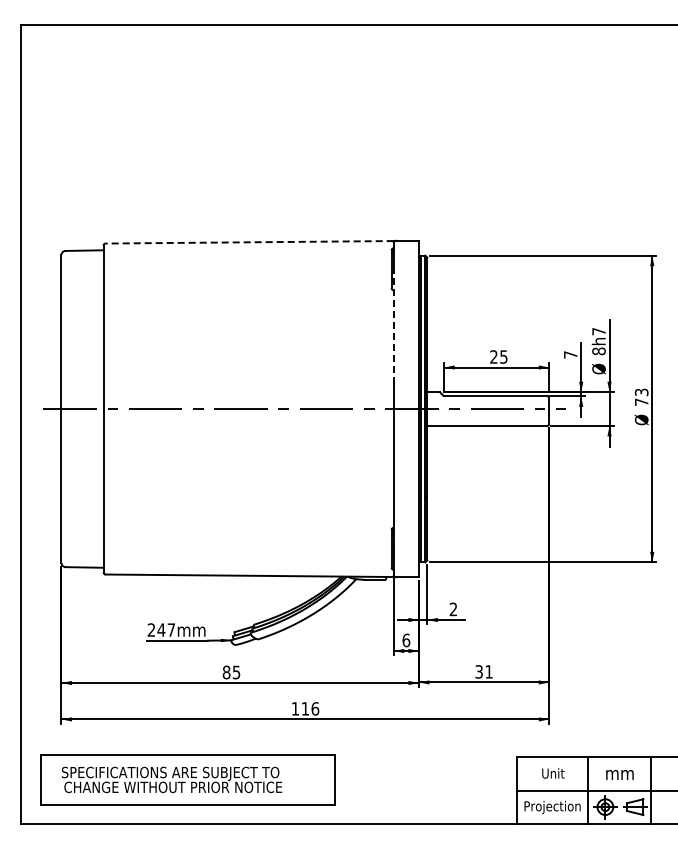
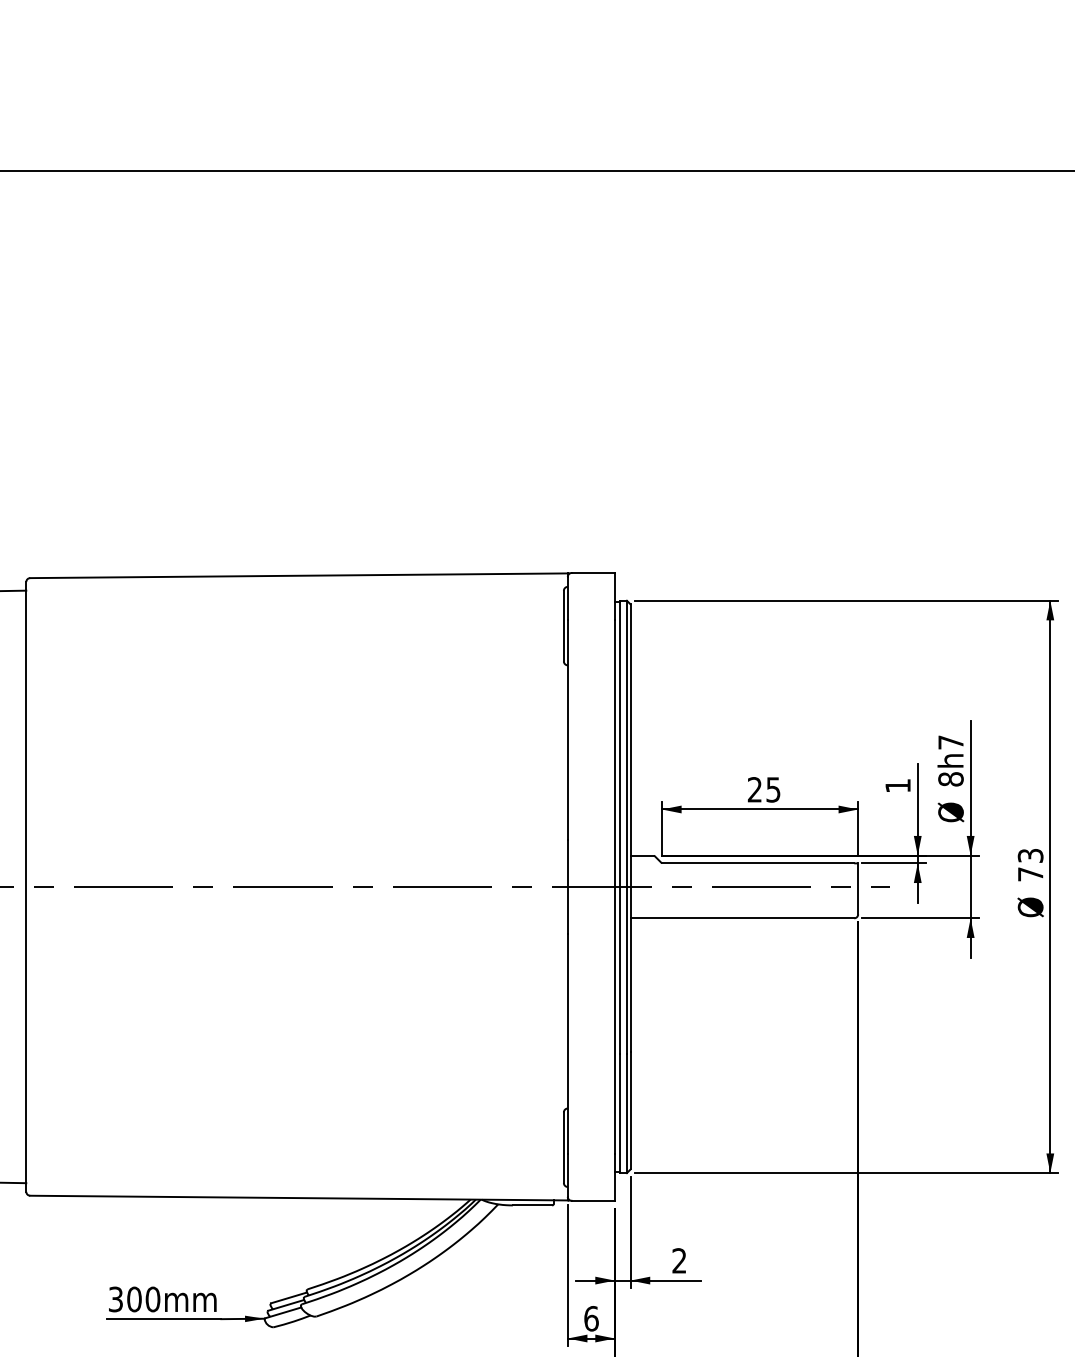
line: (249, 242) -> (298, 576), dashed -> solid
line: (393, 325) -> (567, 731), dashed -> solid
text: (570, 354) -> (897, 785), 7 -> 1
text: (161, 629) -> (134, 1298), 247mm -> 300mm

